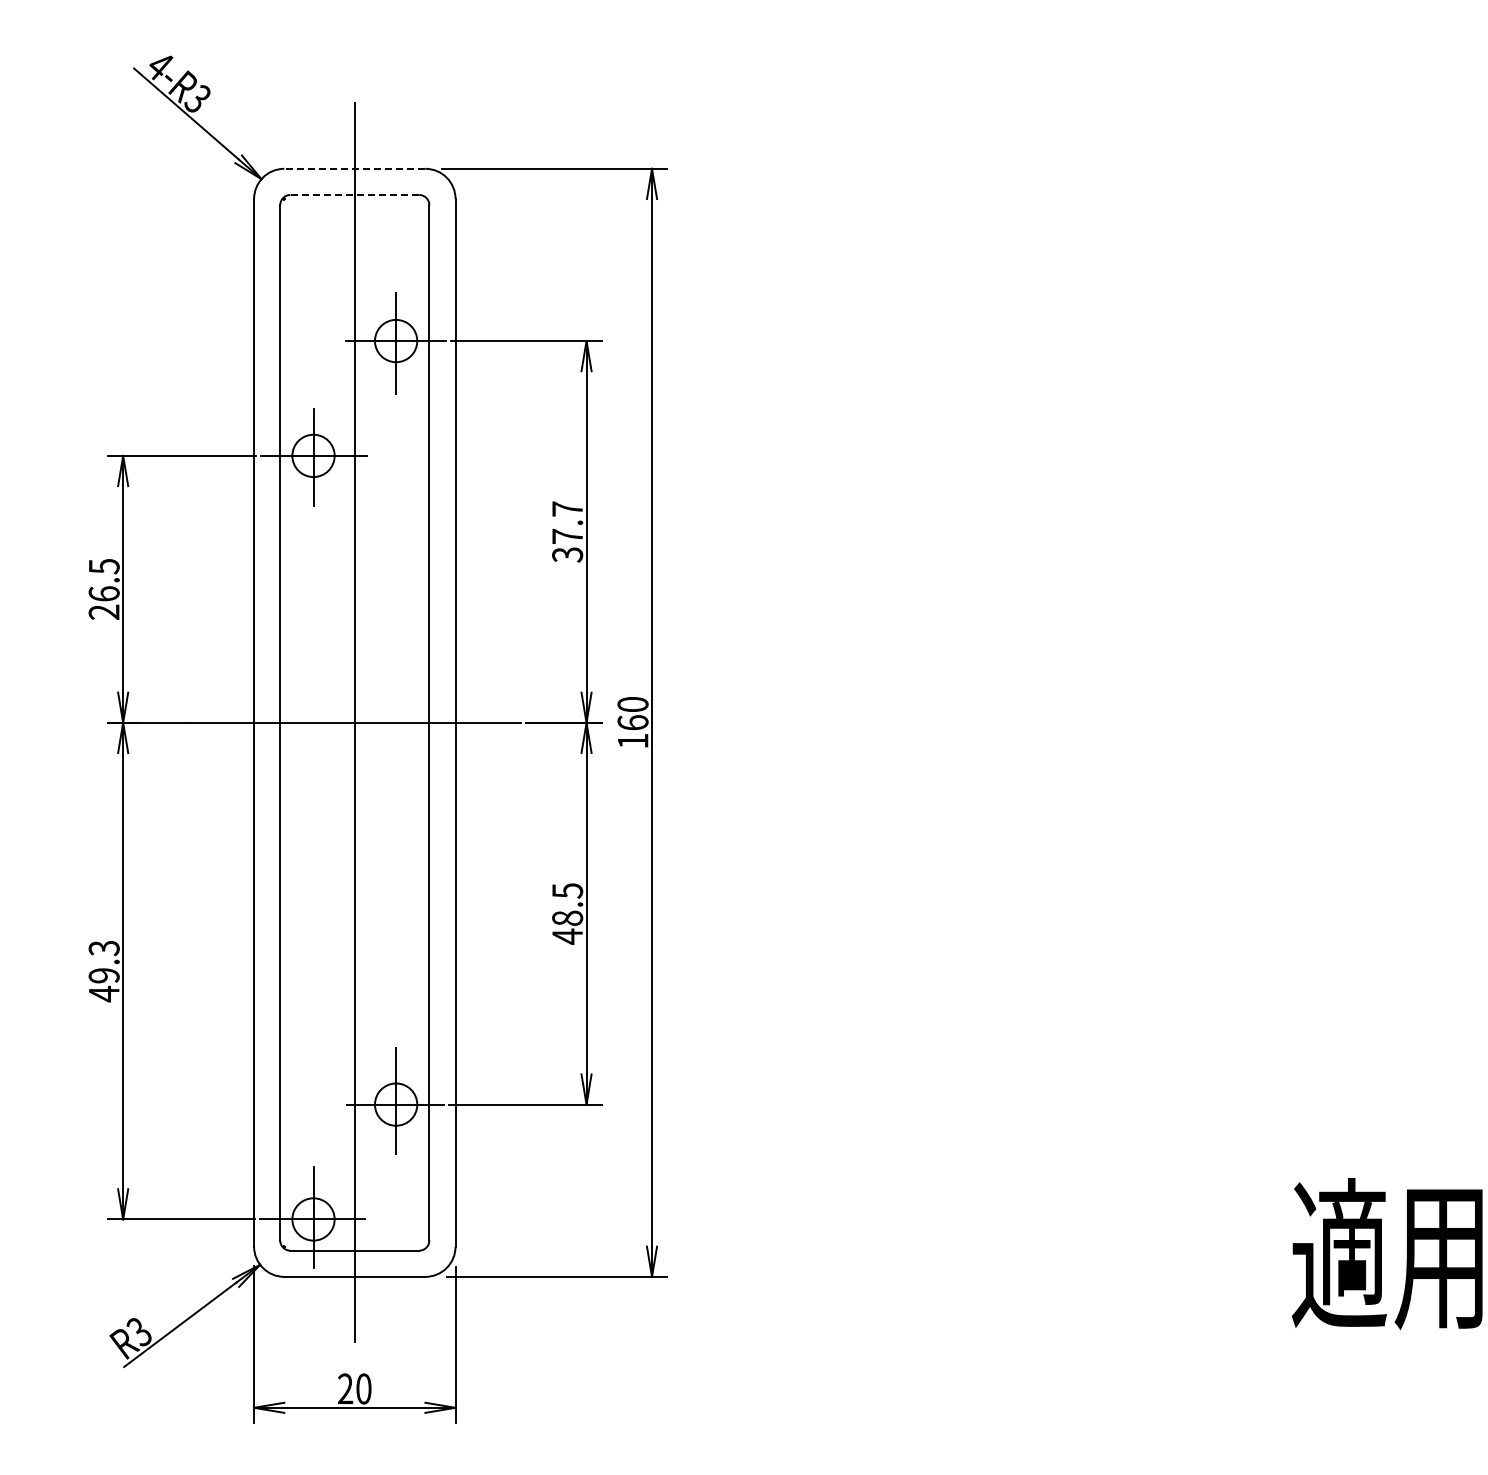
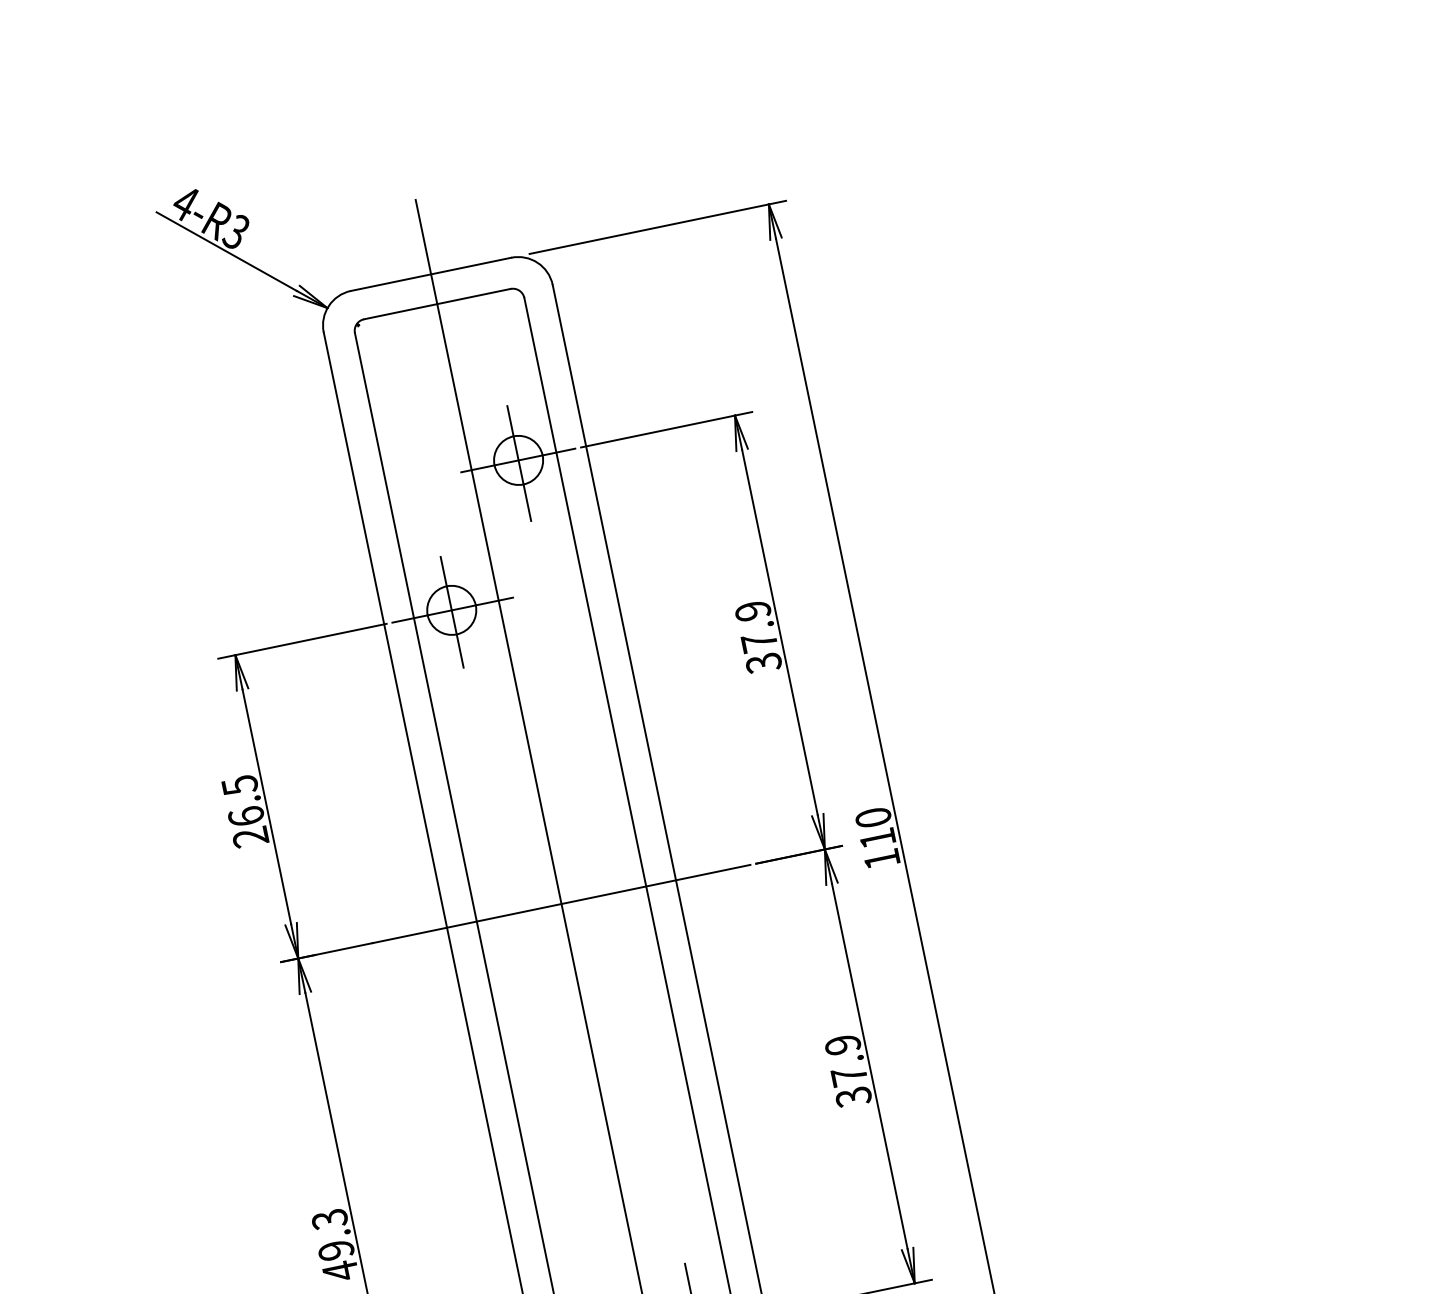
line: (354, 168) -> (430, 274), dashed -> solid
line: (354, 195) -> (437, 304), dashed -> solid
text: (567, 508) -> (752, 610), 37.7 -> 37.9
text: (632, 722) -> (877, 838), 160 -> 110
text: (567, 914) -> (848, 1071), 48.5 -> 37.9

